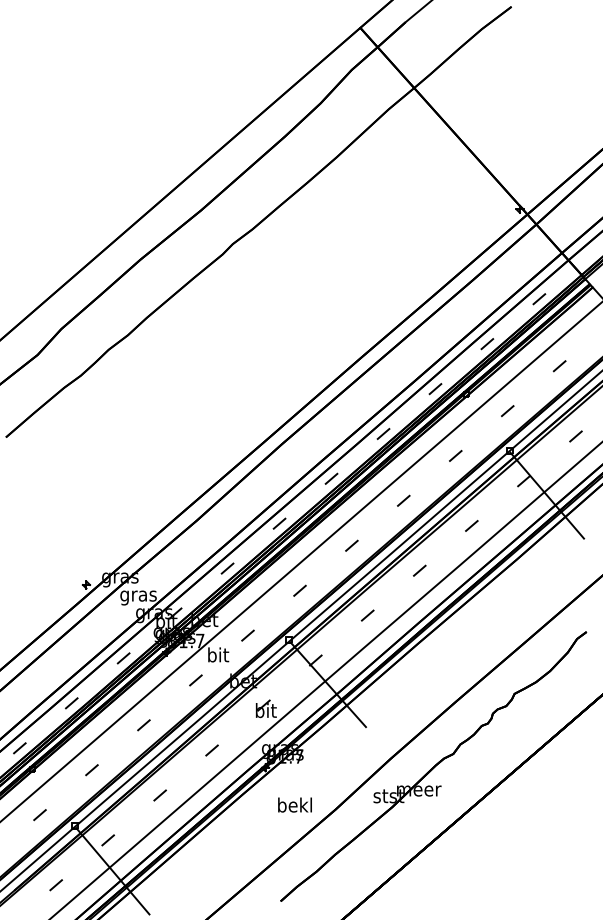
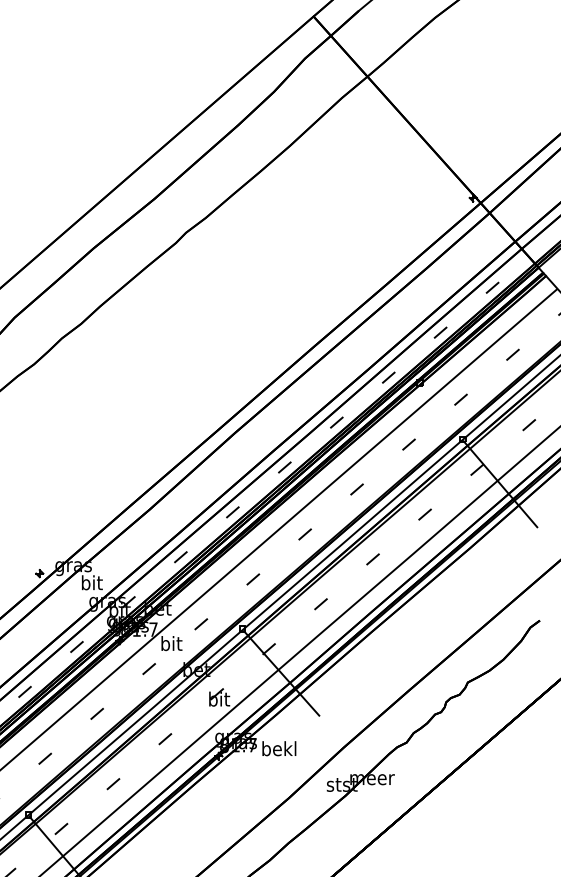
text: (138, 595) -> (91, 584), gras -> bit
text: (294, 804) -> (278, 748), moved

